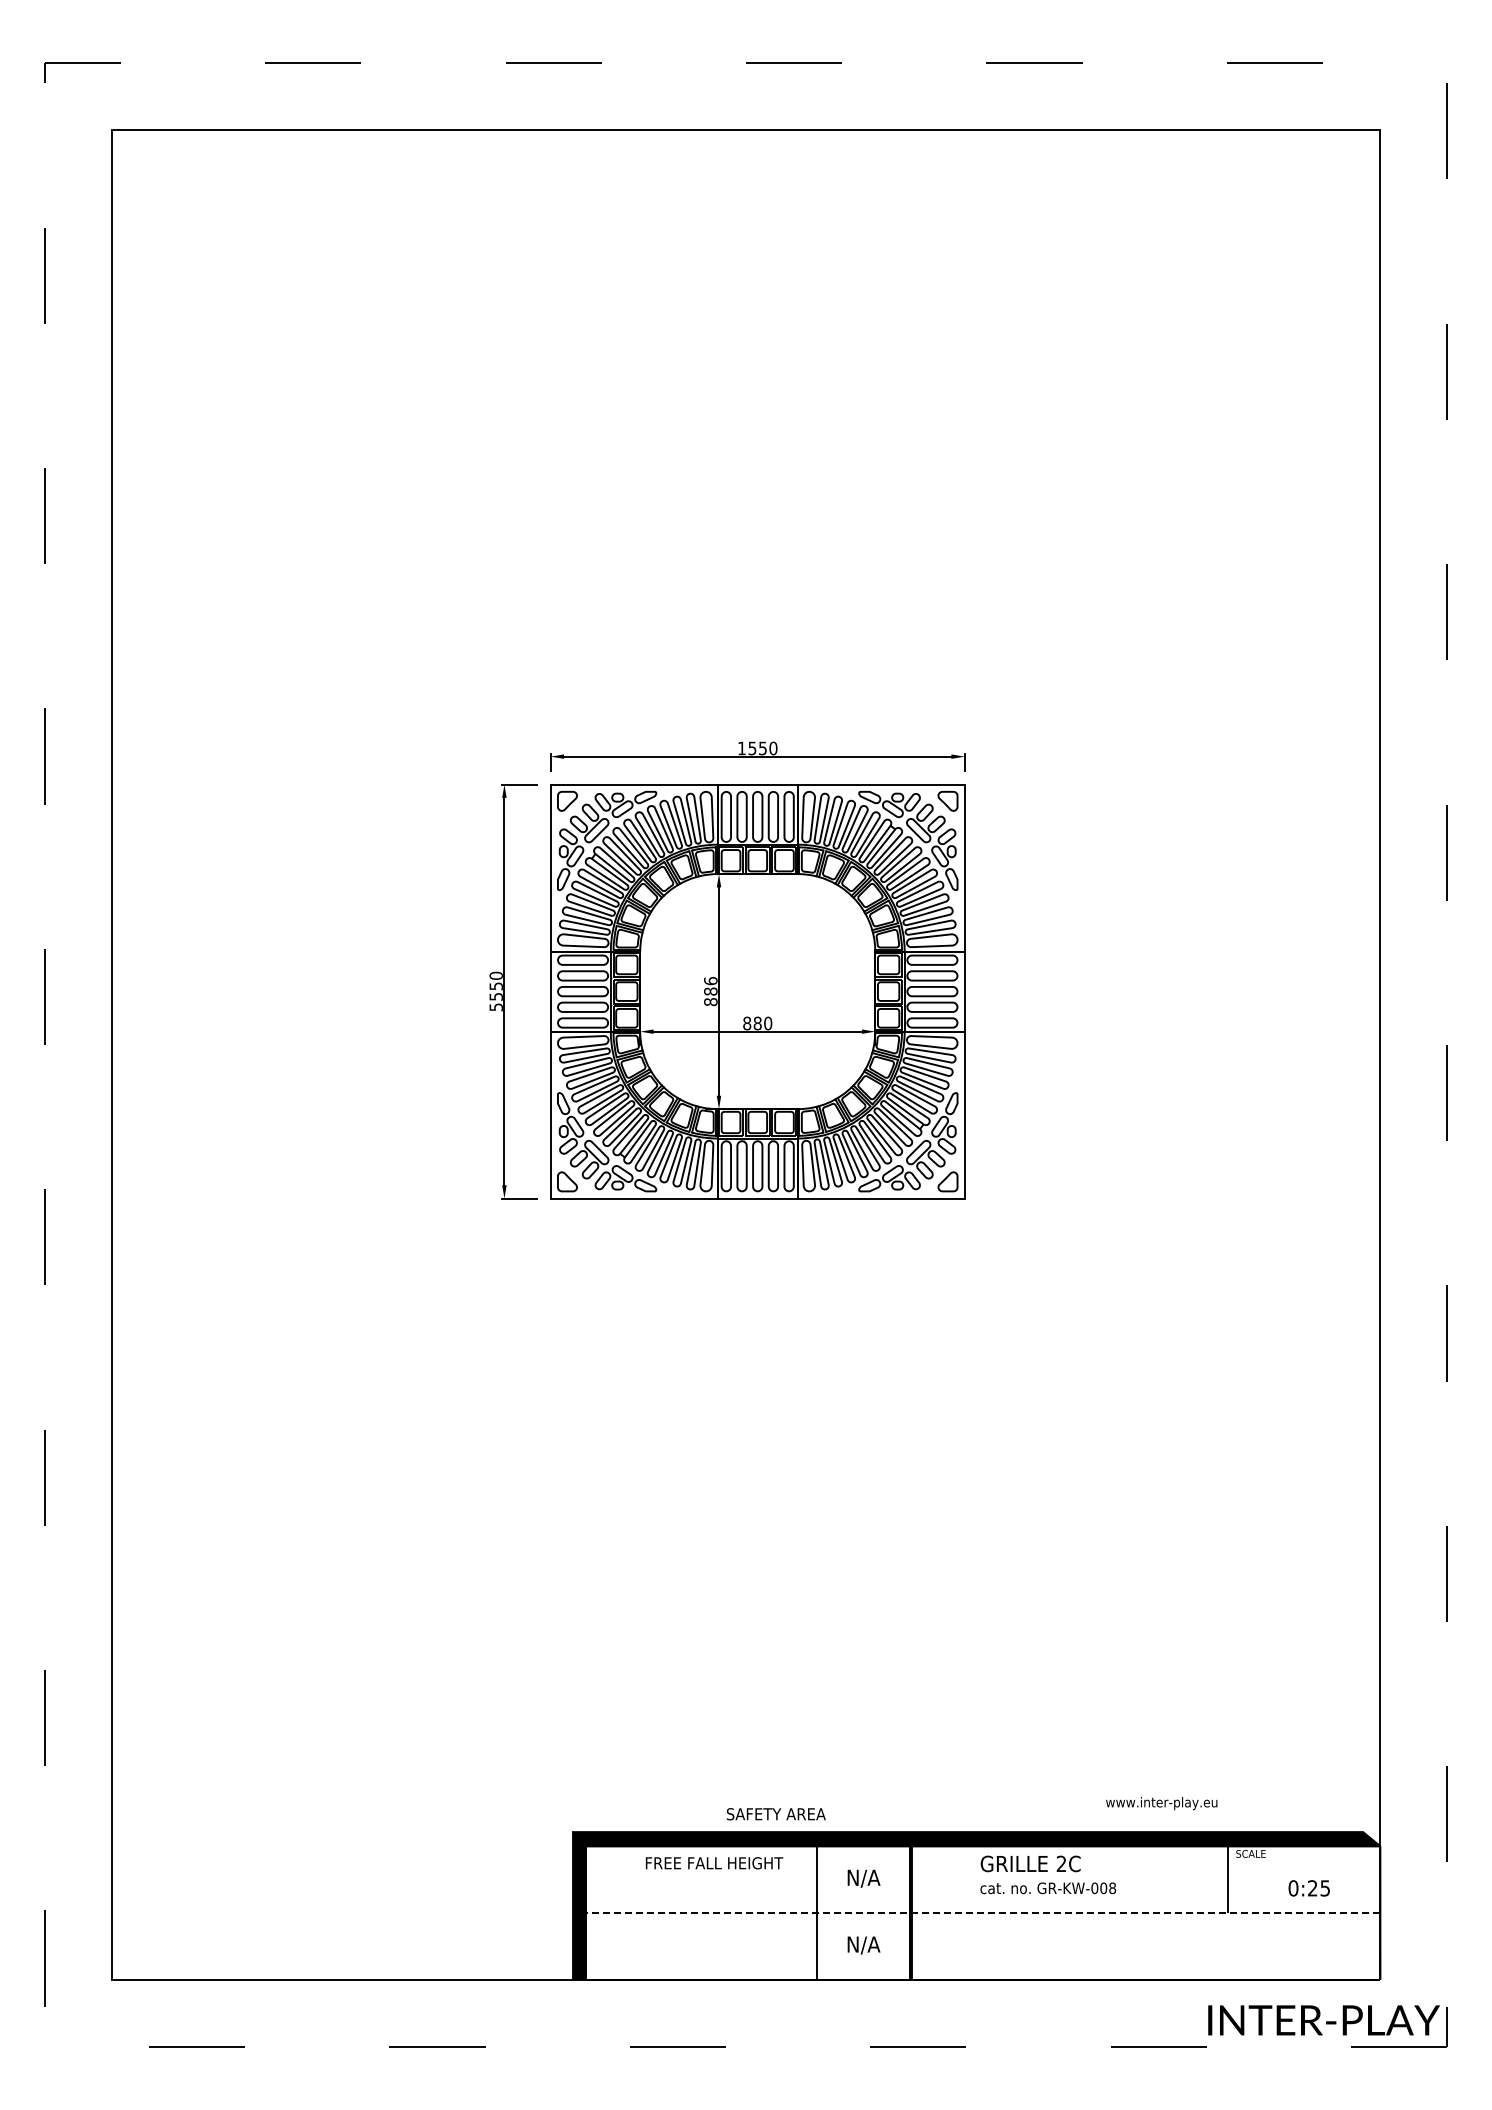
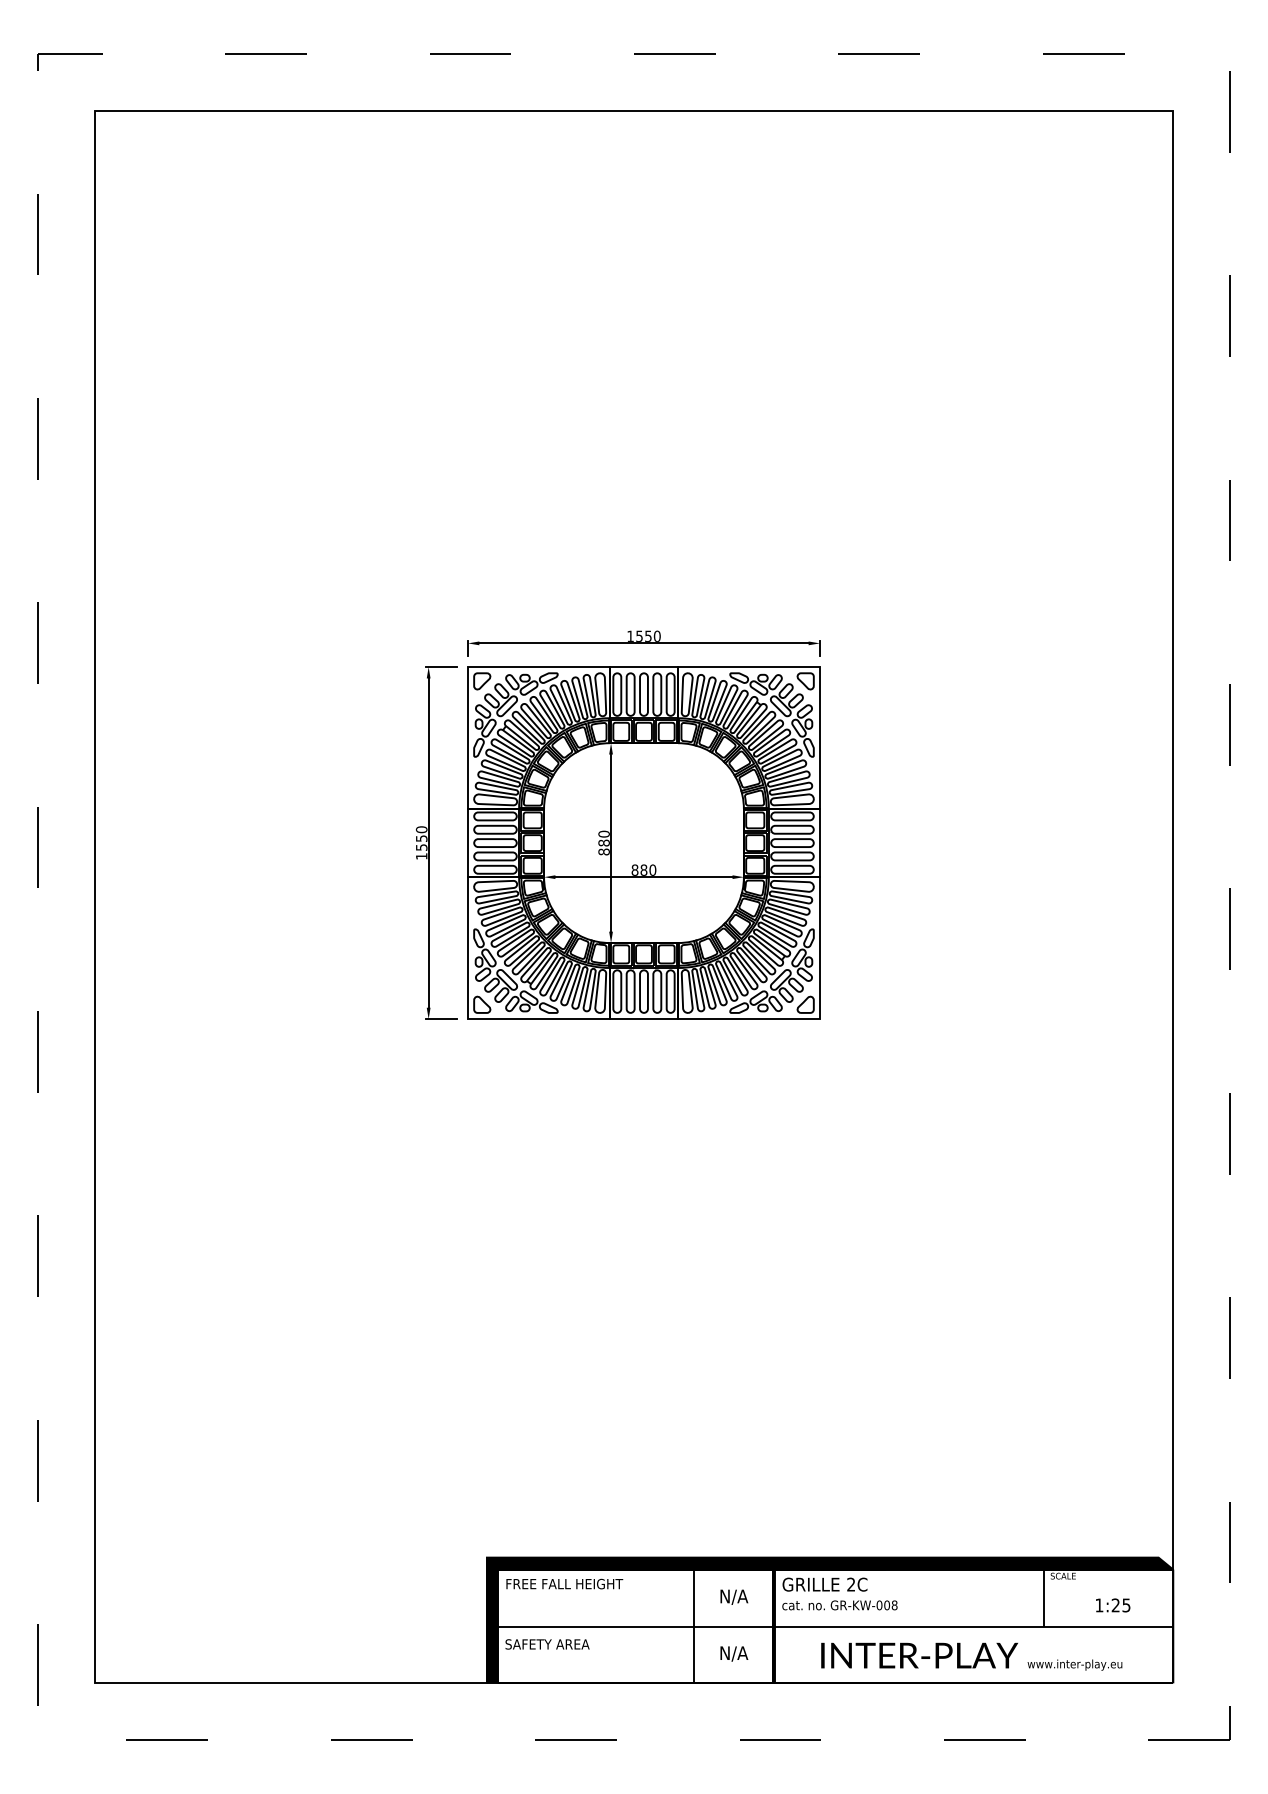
text: (710, 980) -> (603, 833), 886 -> 880
text: (495, 1007) -> (421, 856), 5550 -> 1550
text: (1161, 1803) -> (1074, 1665), moved
text: (775, 1814) -> (546, 1644), moved
text: (714, 1863) -> (564, 1584), moved
text: (1048, 1874) -> (840, 1593), moved
text: (1293, 1888) -> (1099, 1605), 0:25 -> 1:25
line: (982, 1913) -> (835, 1626), dashed -> solid
text: (1323, 2020) -> (919, 1655), moved

